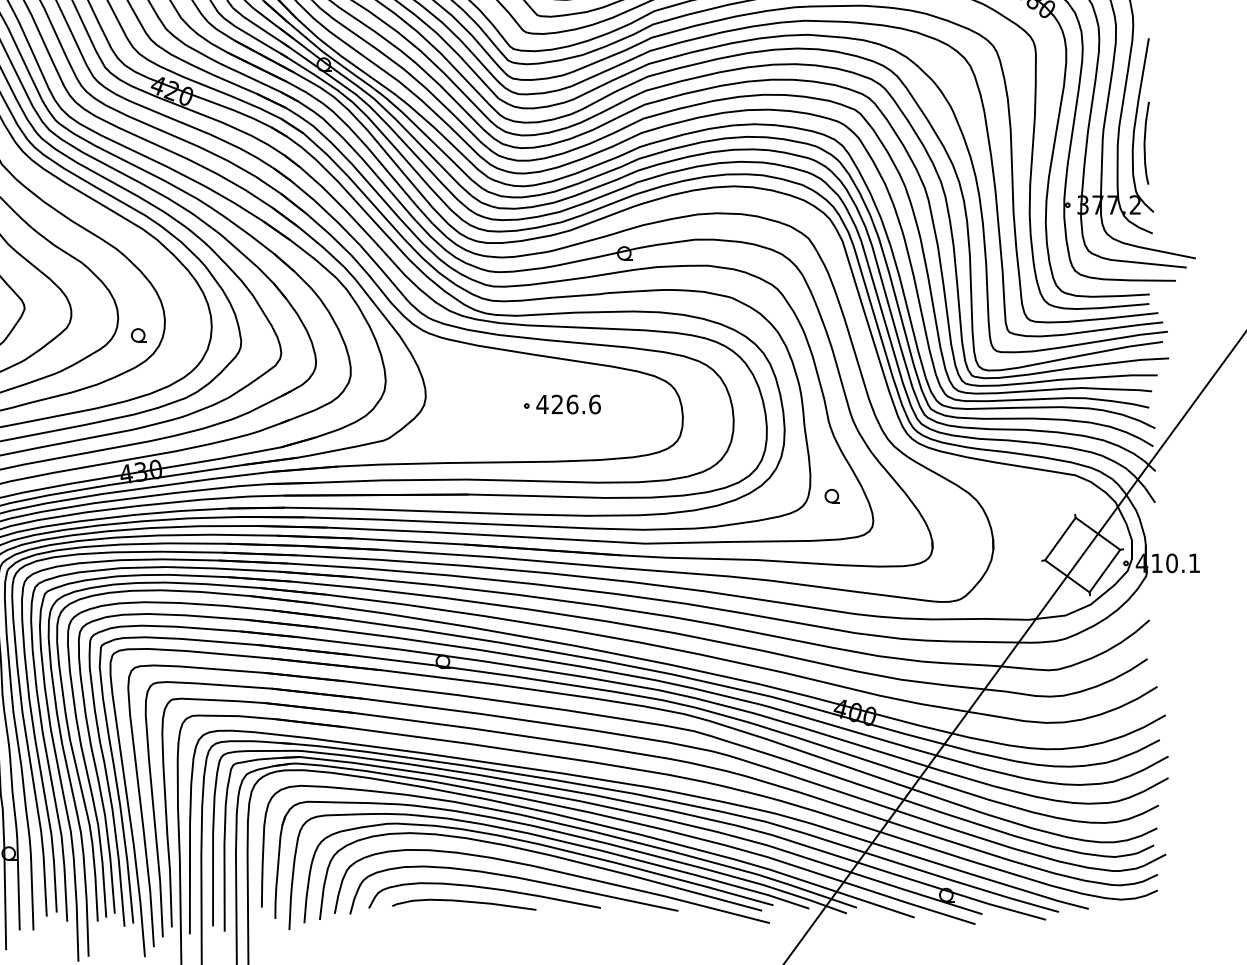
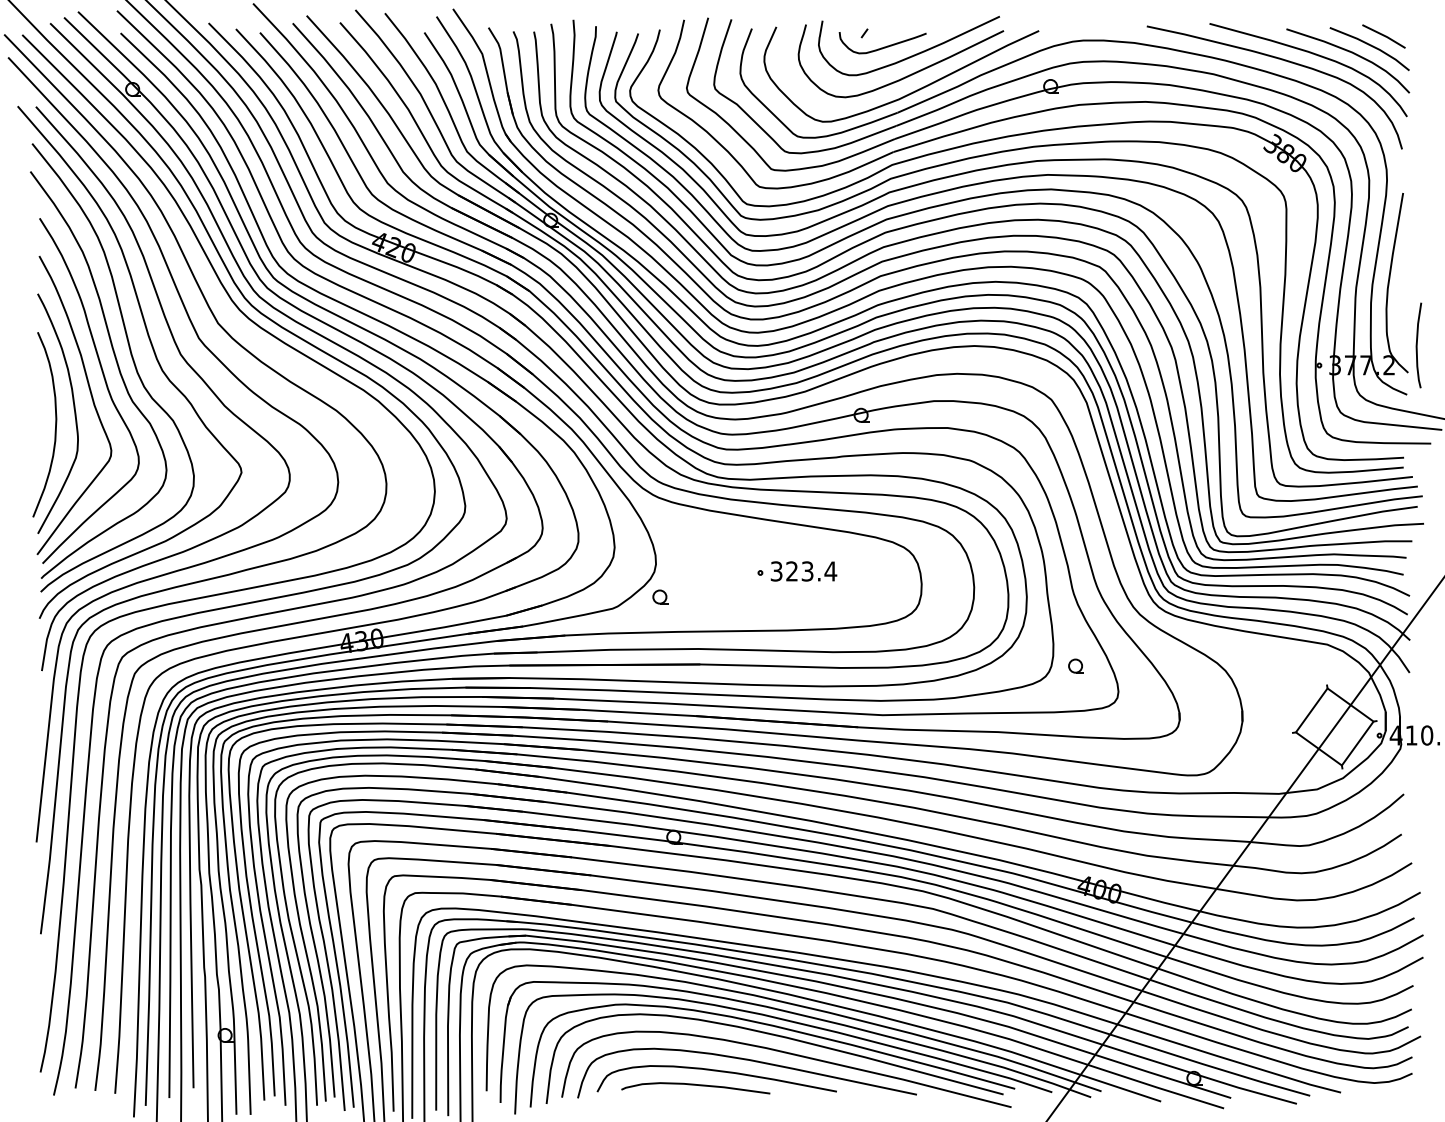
curve: (1145, 143) -> (1417, 345), moved
part: (138, 334) -> (660, 596), moved
text: (568, 404) -> (803, 571), 426.6 -> 323.4

